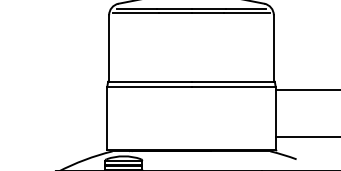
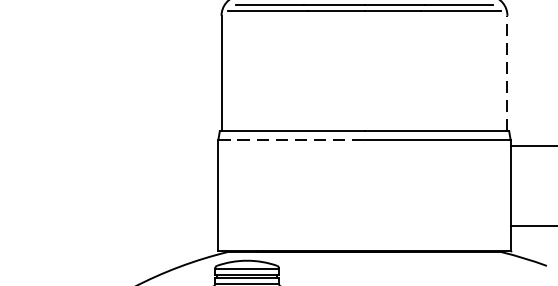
line: (273, 48) -> (506, 73), solid -> dashed
line: (149, 86) -> (291, 139), solid -> dashed

